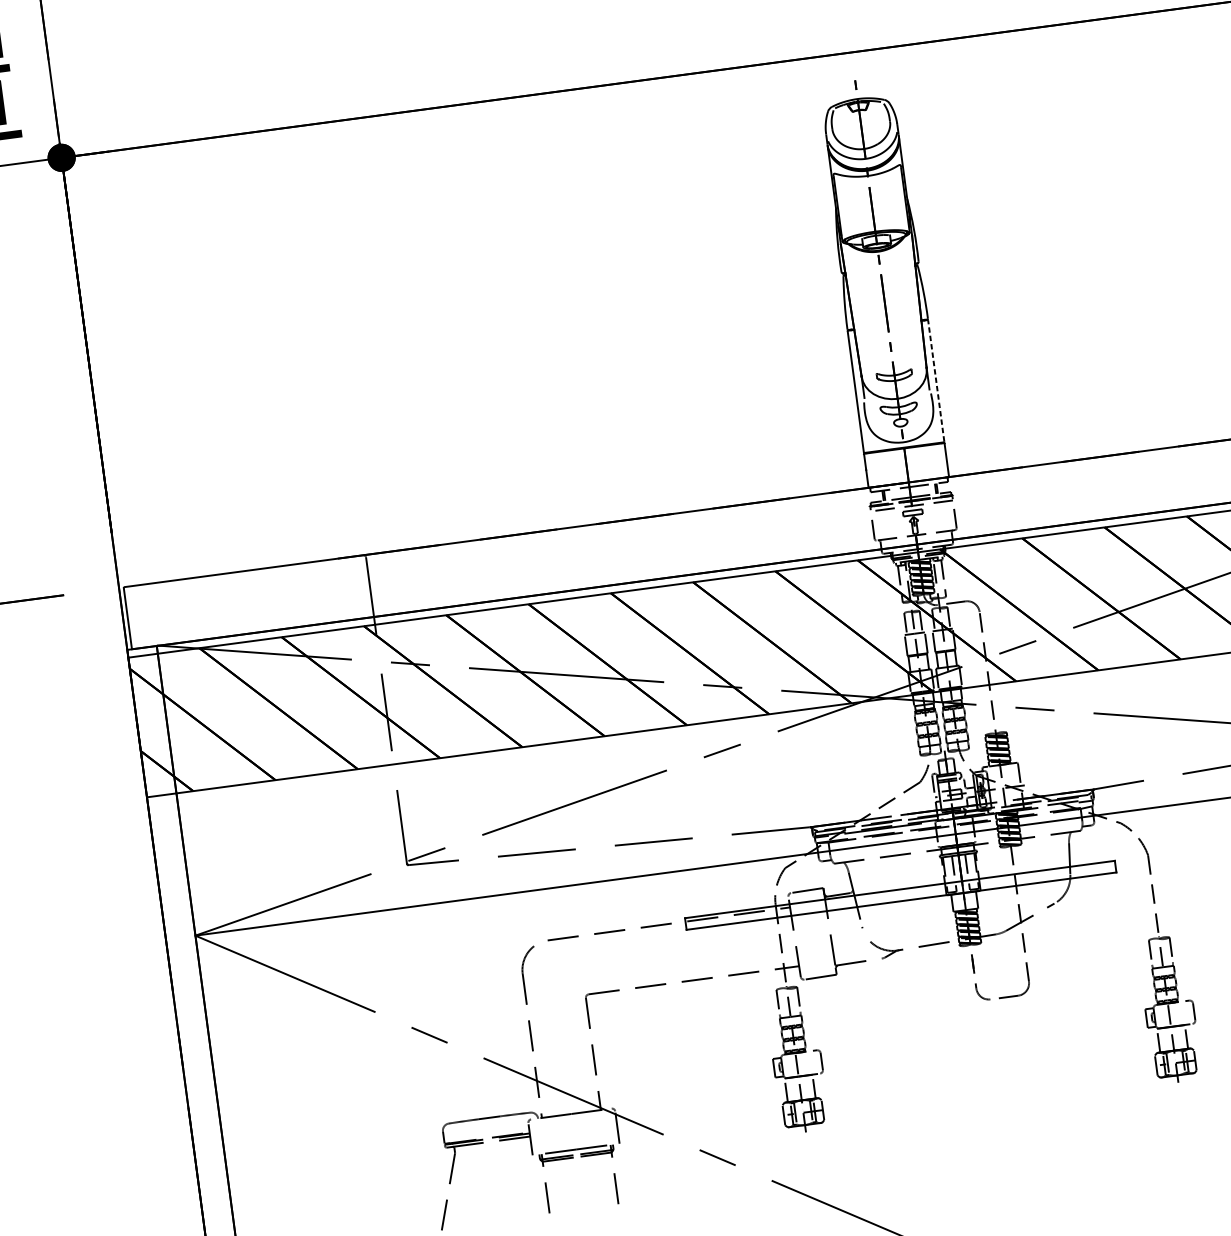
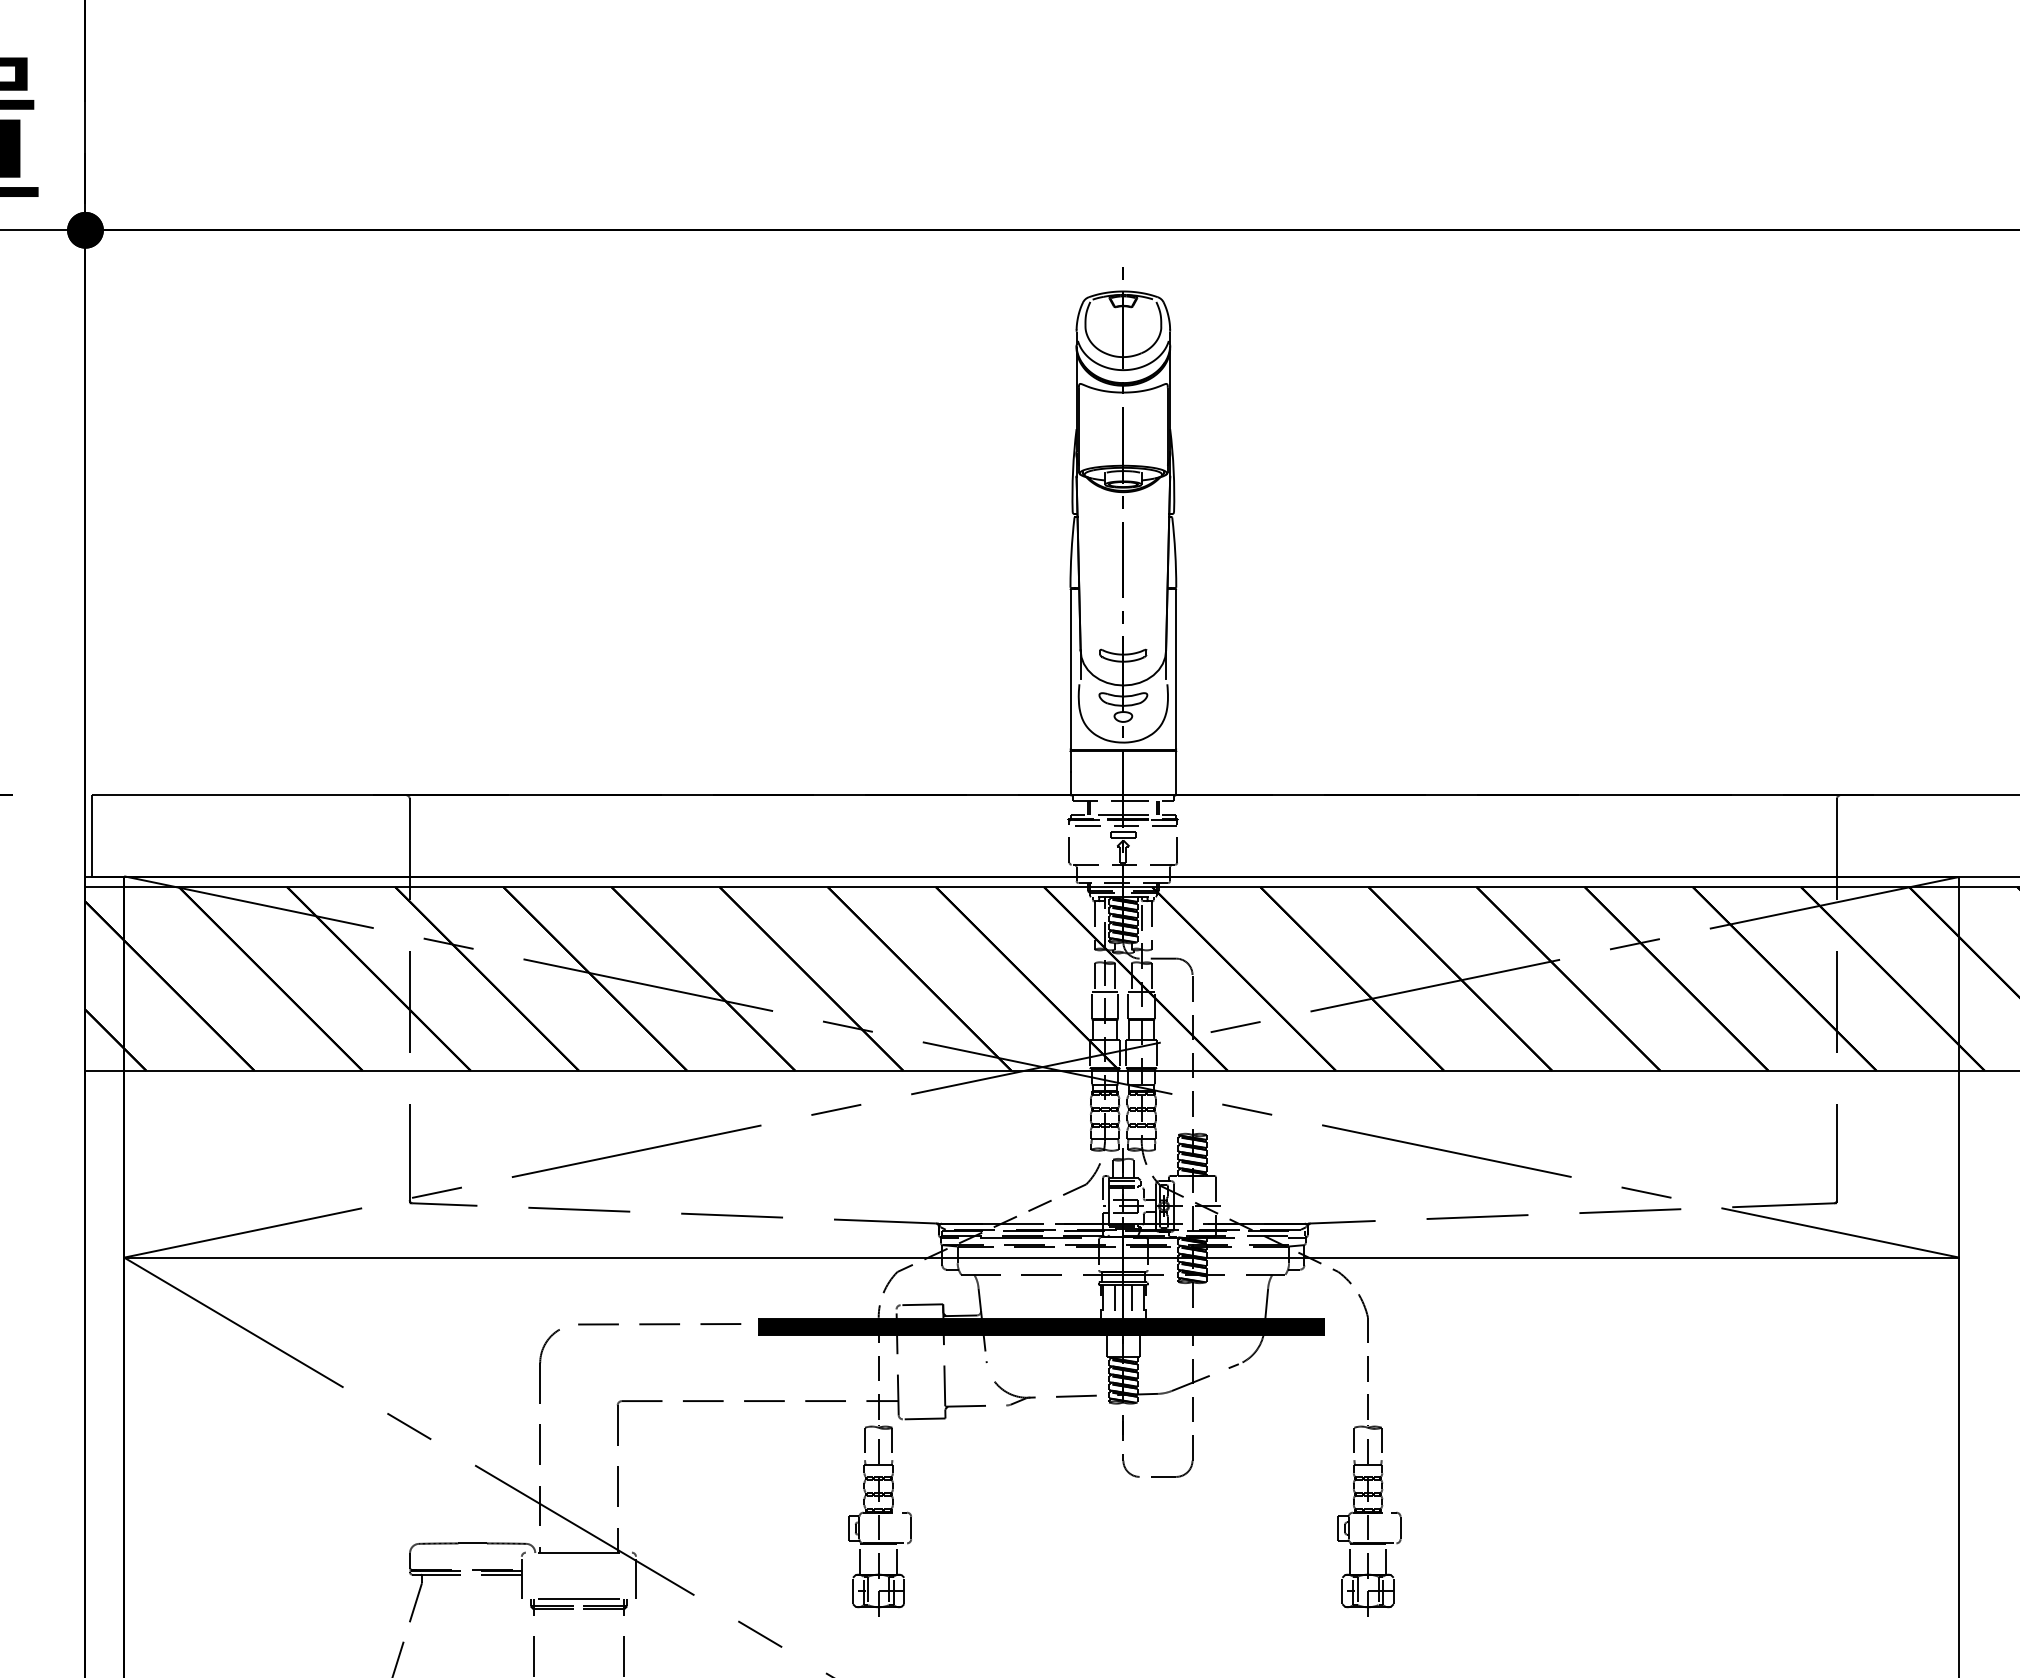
line: (936, 380) -> (1176, 668), dashed -> solid
hatch: (900, 894) -> (1041, 1326), added

